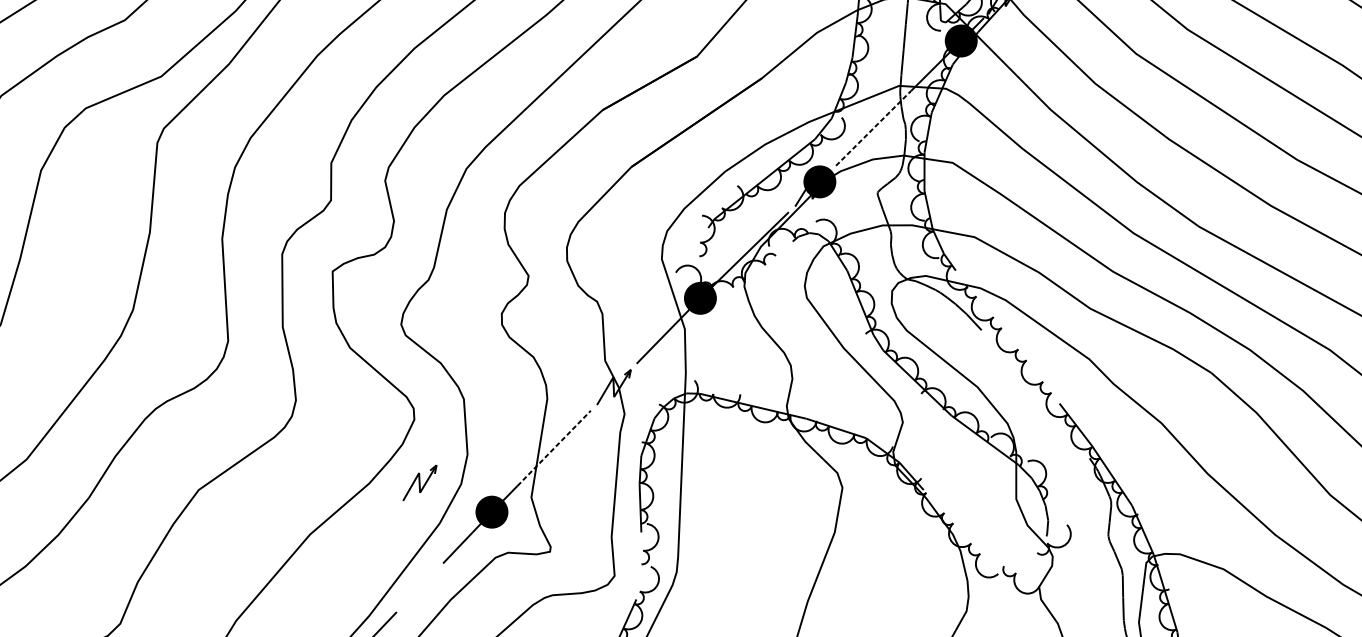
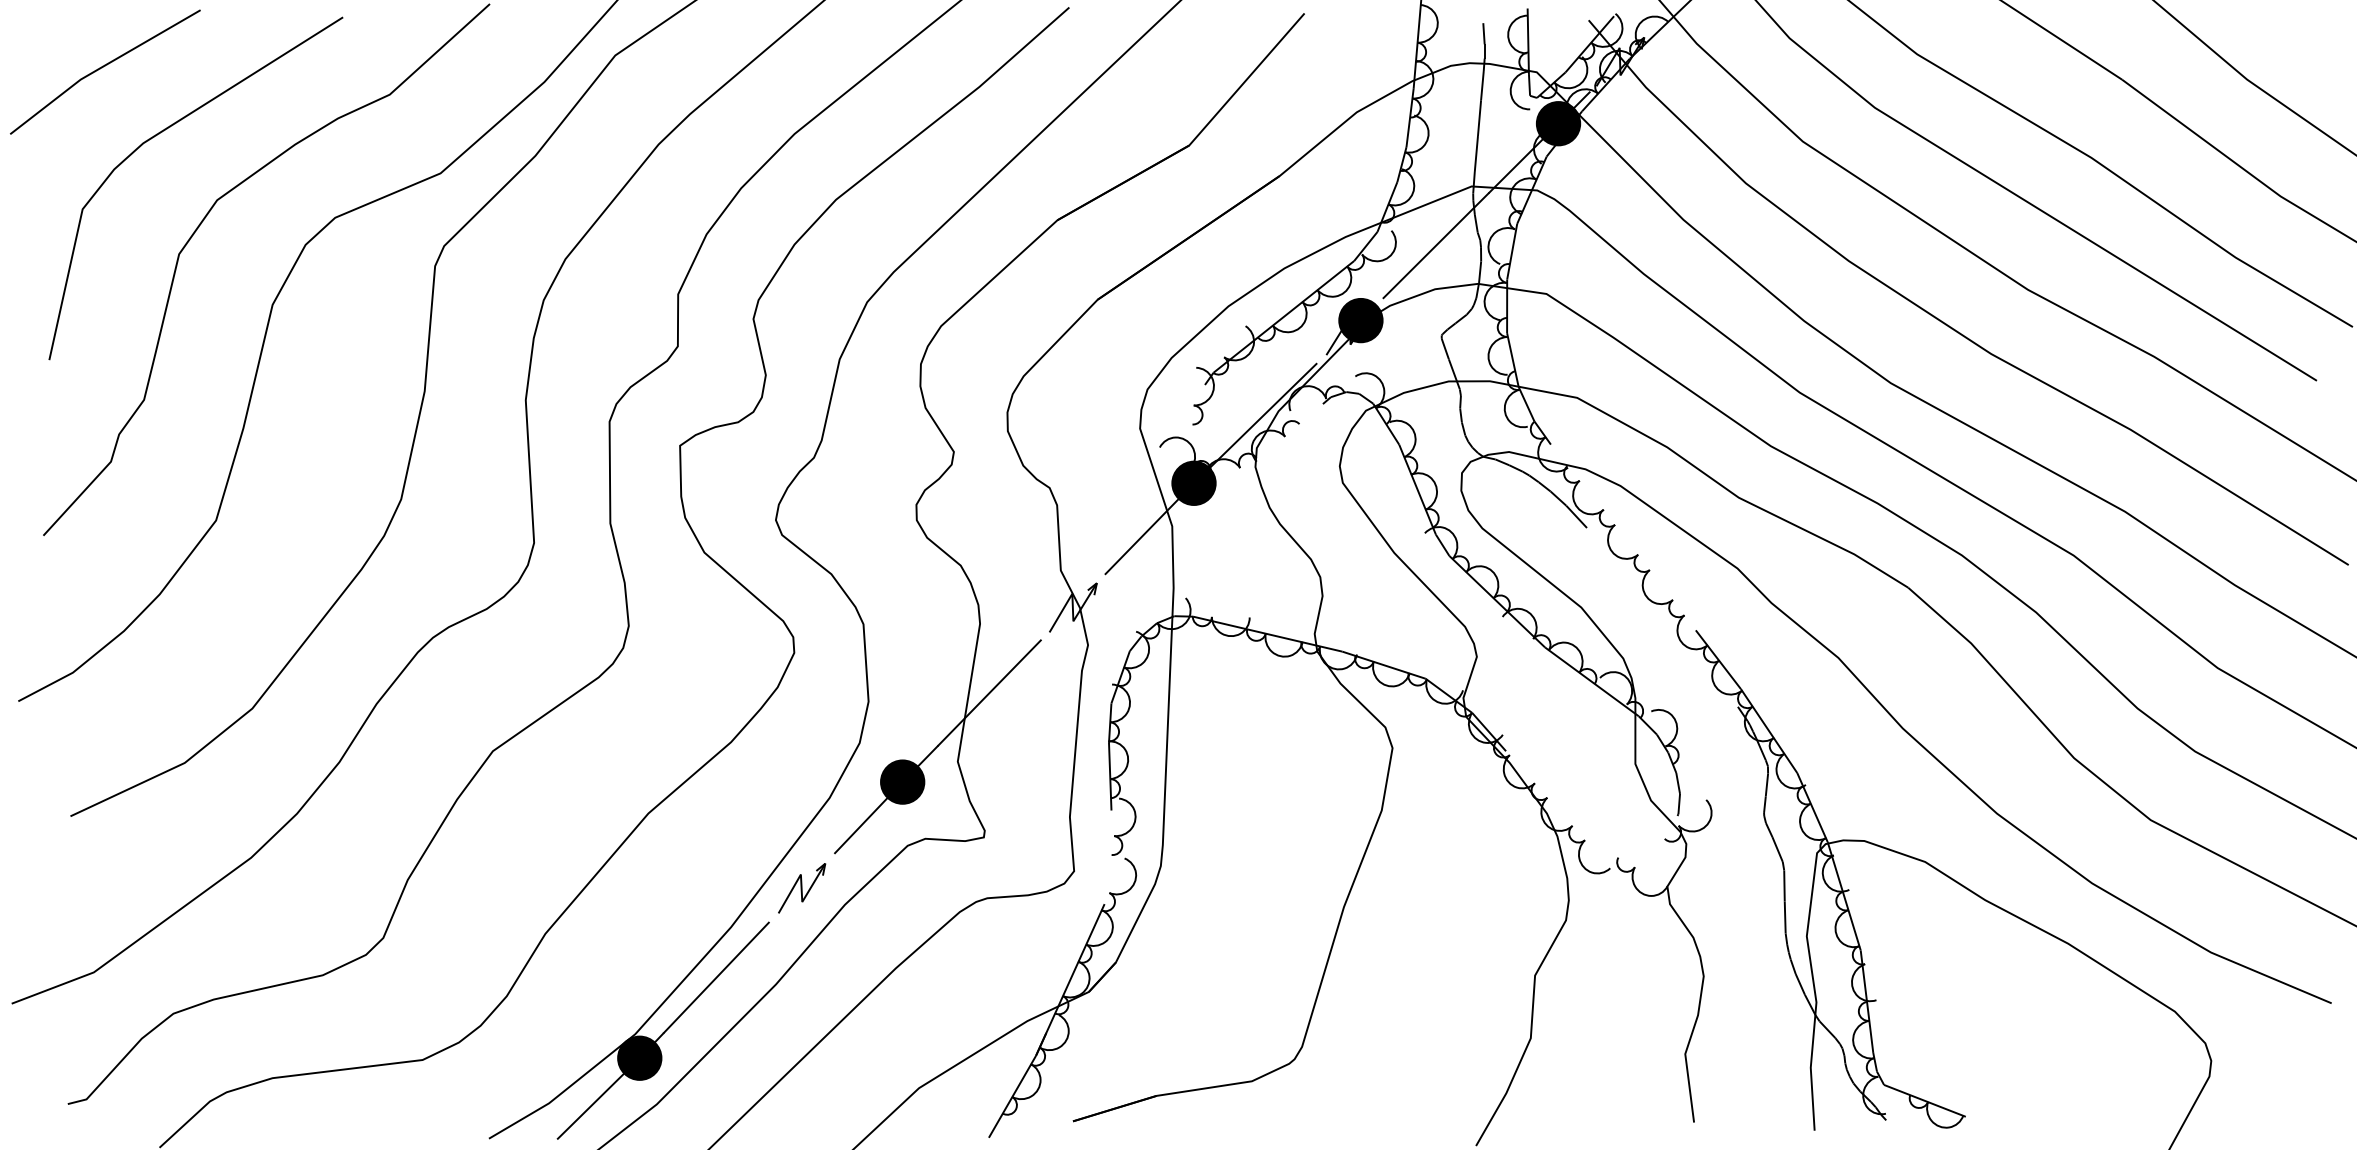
line: (873, 128) -> (1436, 245), dashed -> solid
line: (554, 448) -> (989, 692), dashed -> solid
part: (420, 483) -> (802, 888), moved

